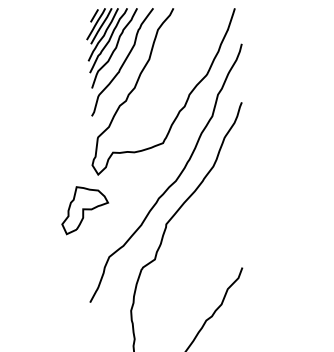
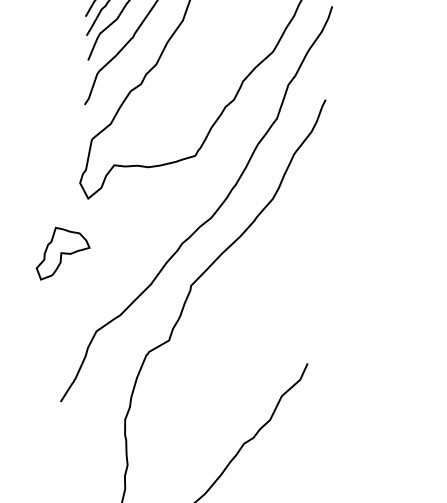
part: (85, 210) -> (63, 254), size x0.7

